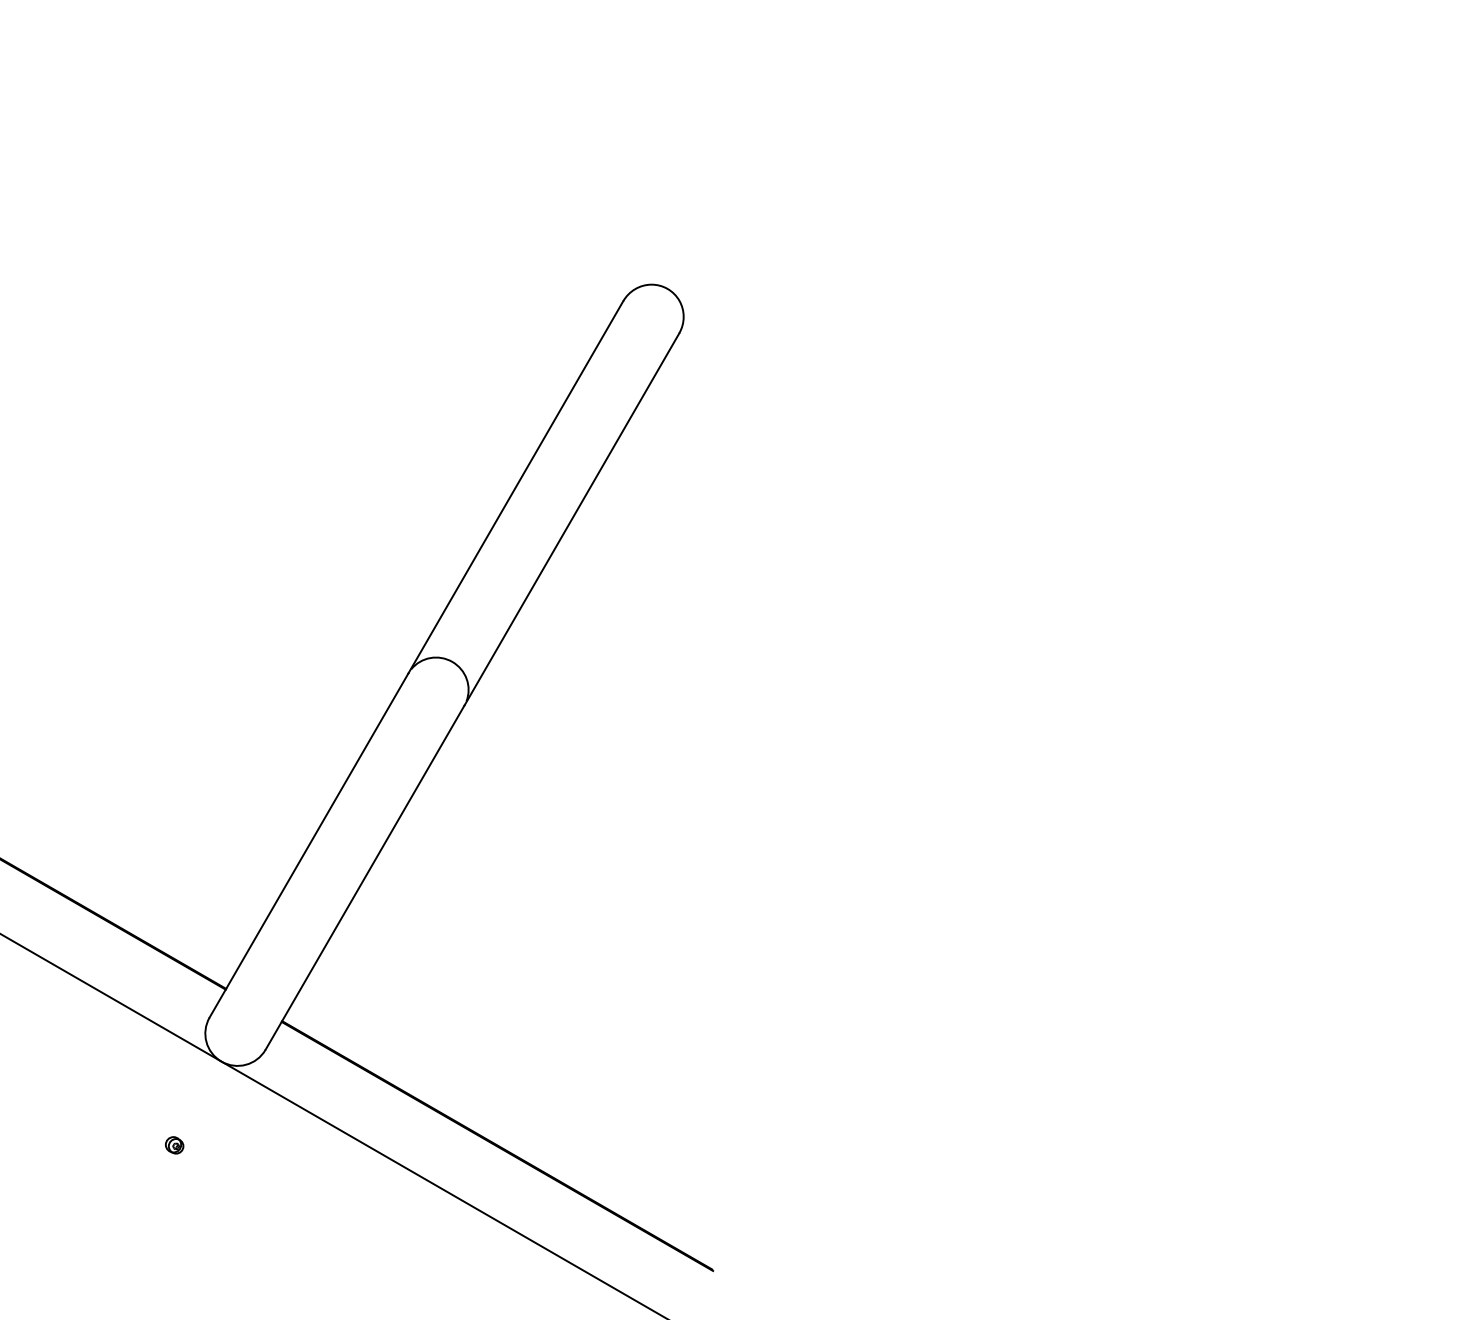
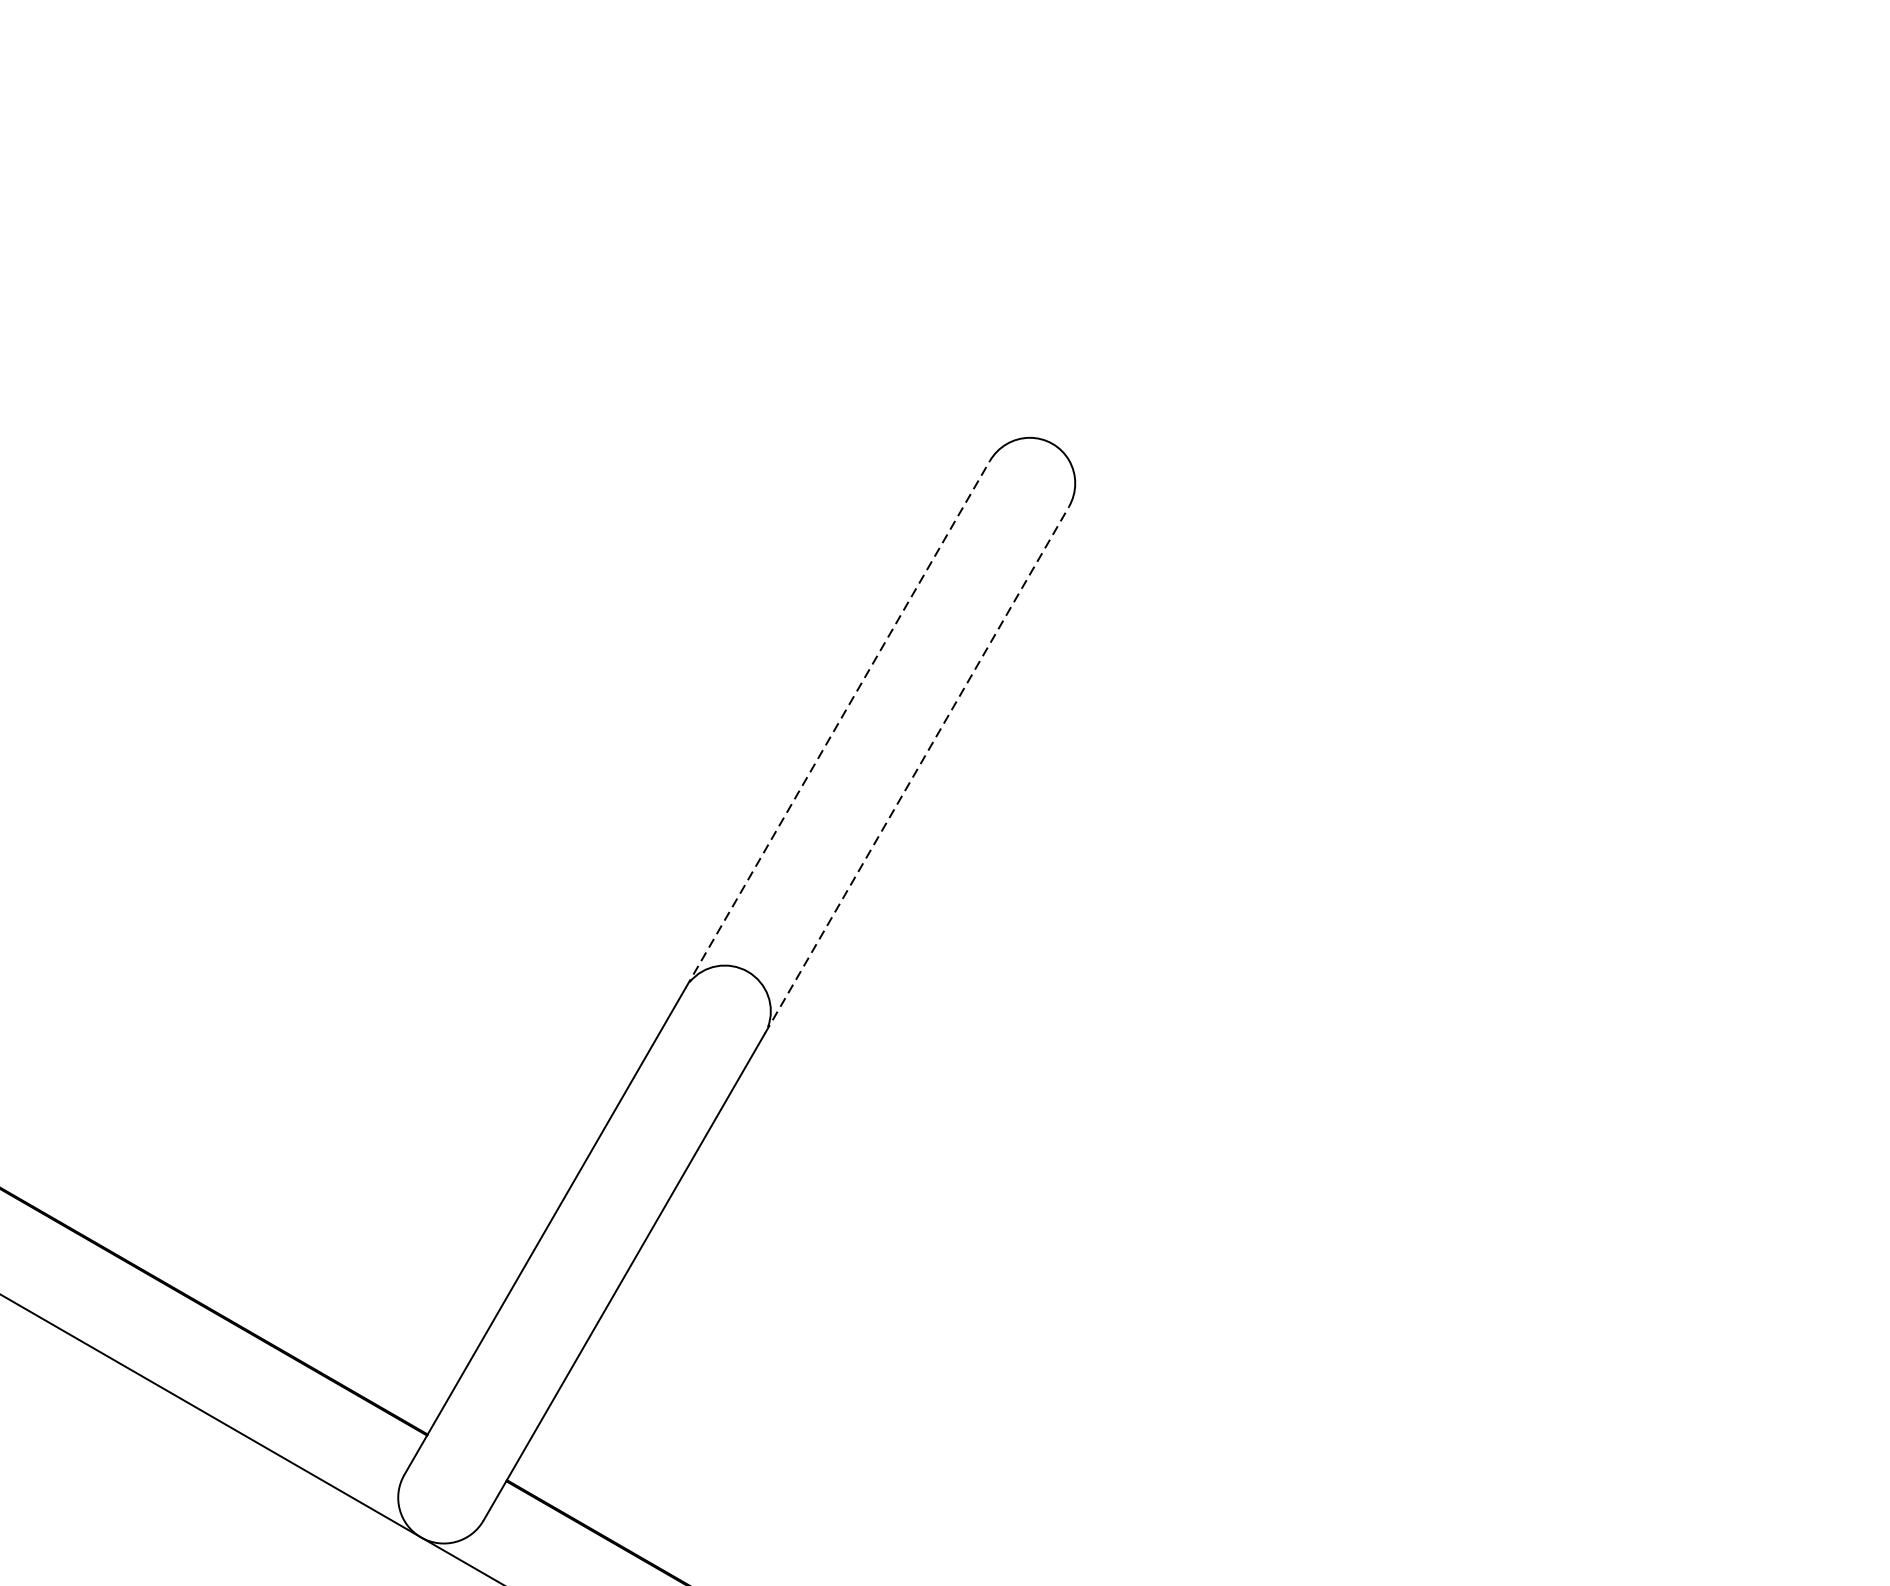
line: (515, 487) -> (837, 724), solid -> dashed
line: (571, 519) -> (916, 770), solid -> dashed

